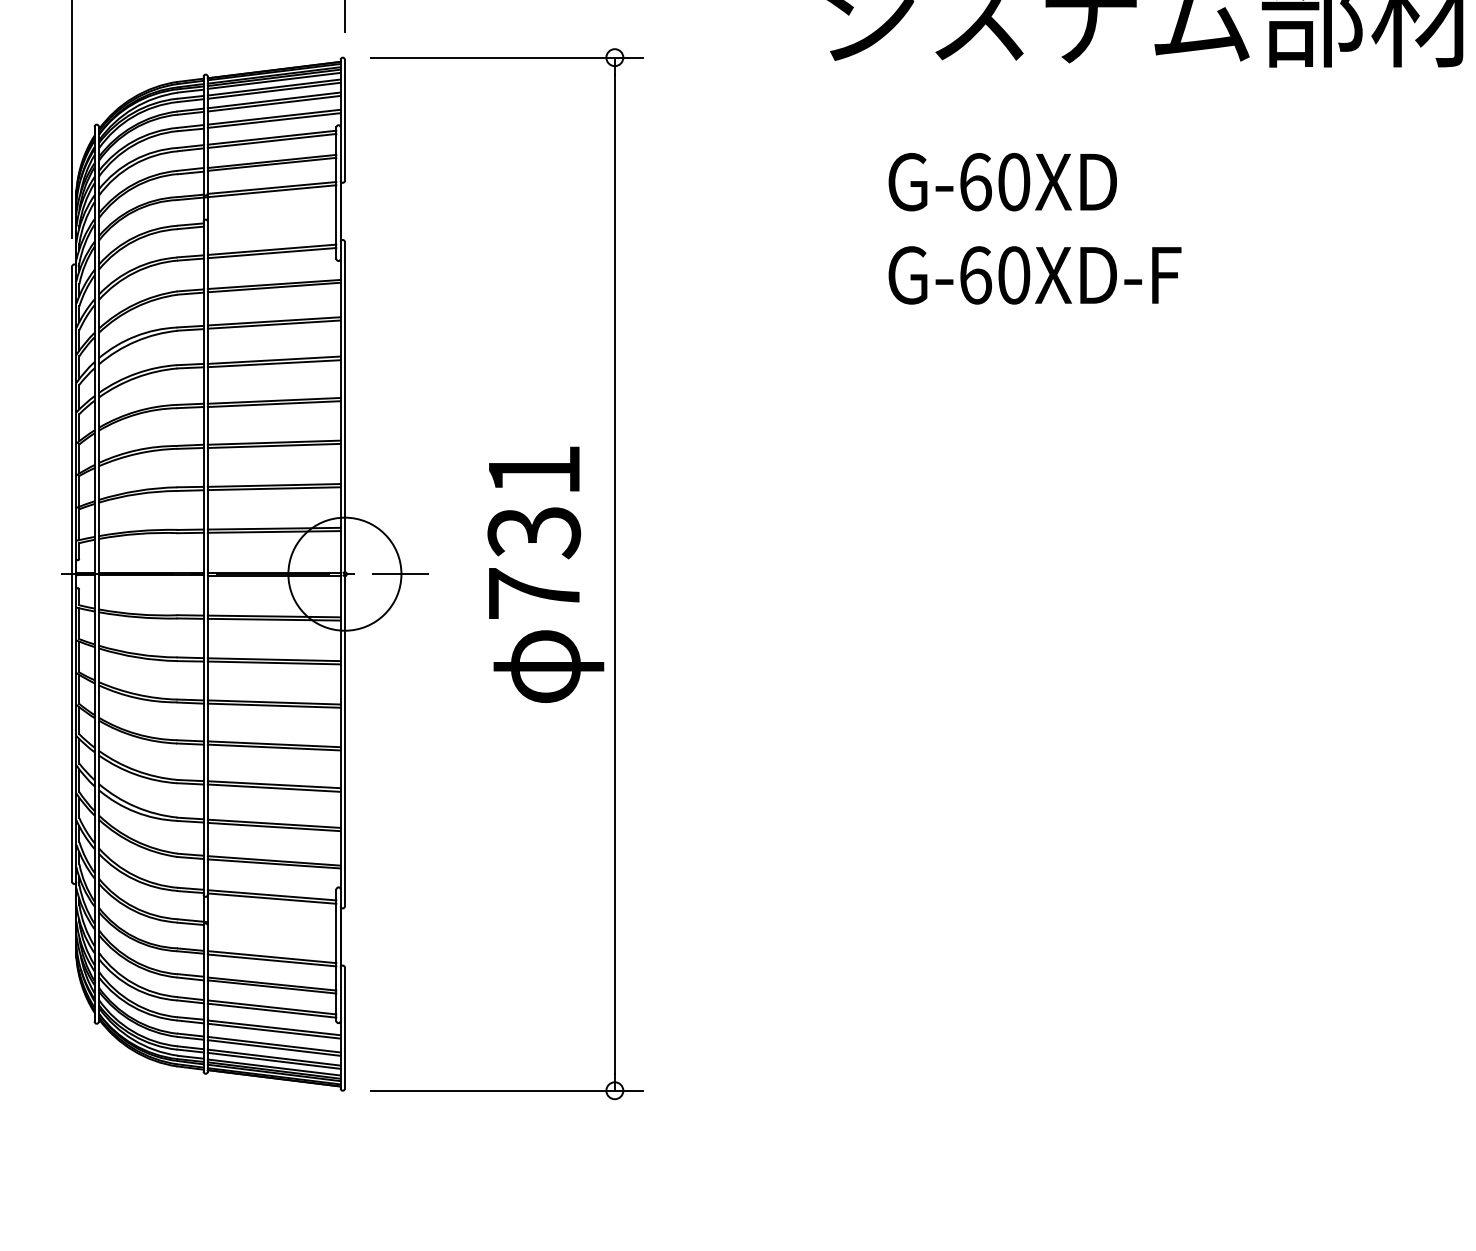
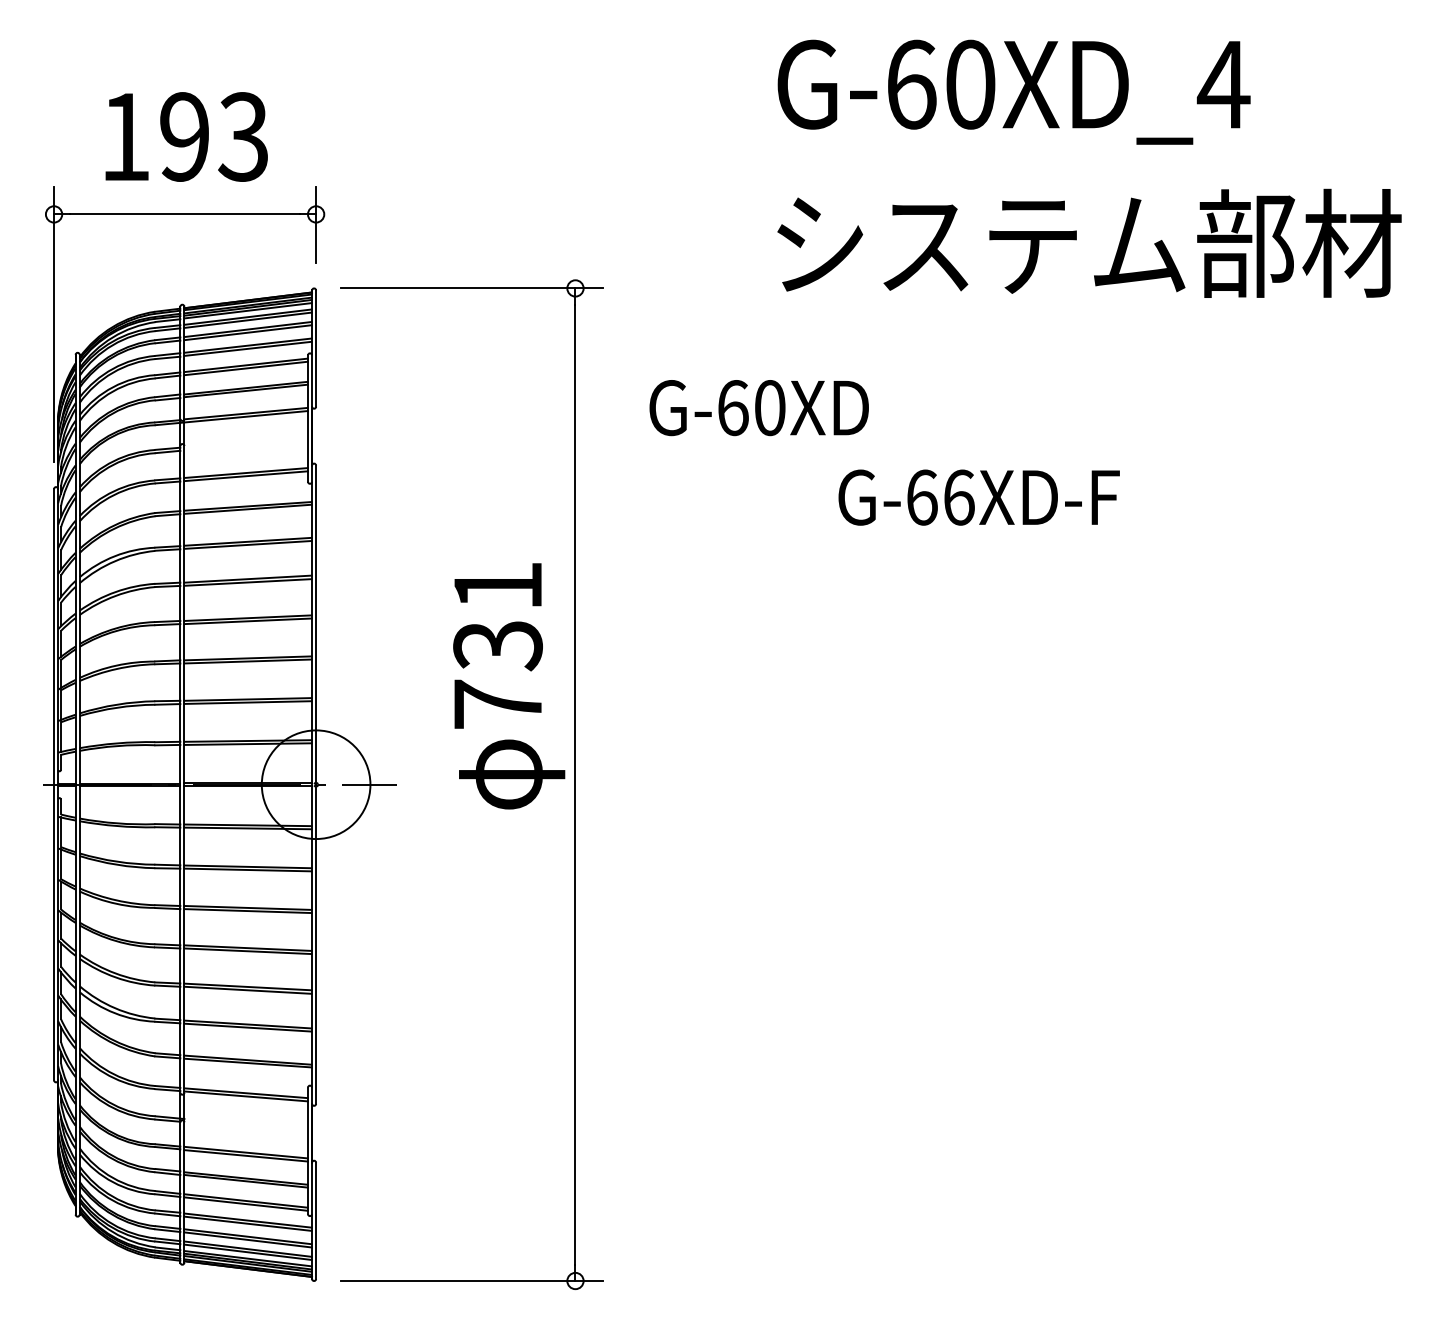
text: (1002, 182) -> (758, 408), moved
text: (1014, 275) -> (959, 497), G-60XD-F -> G-66XD-F
text: (546, 575) -> (509, 686), moved

